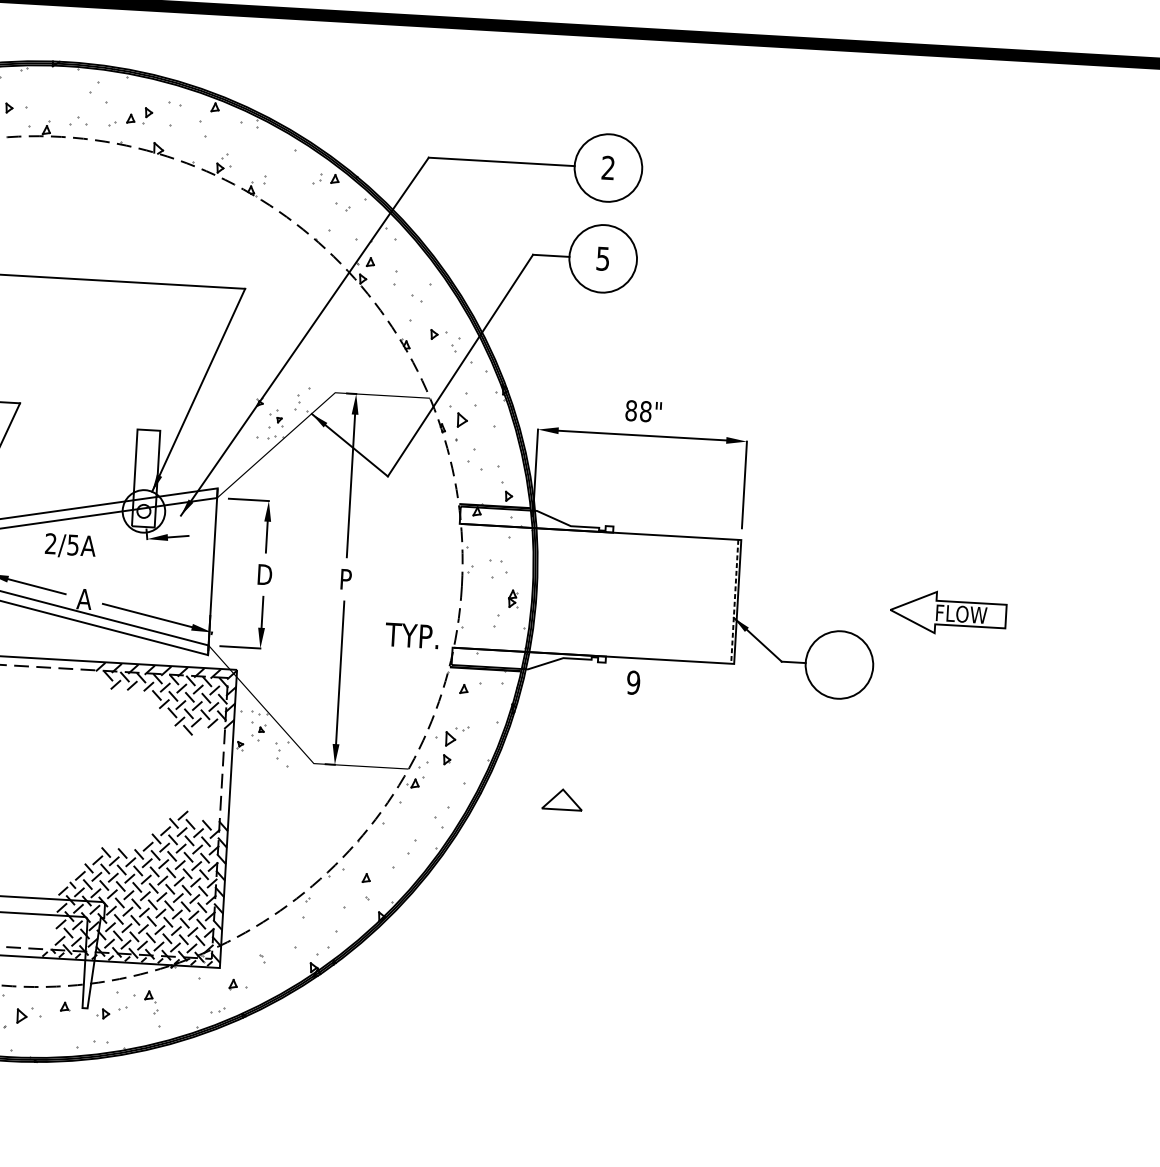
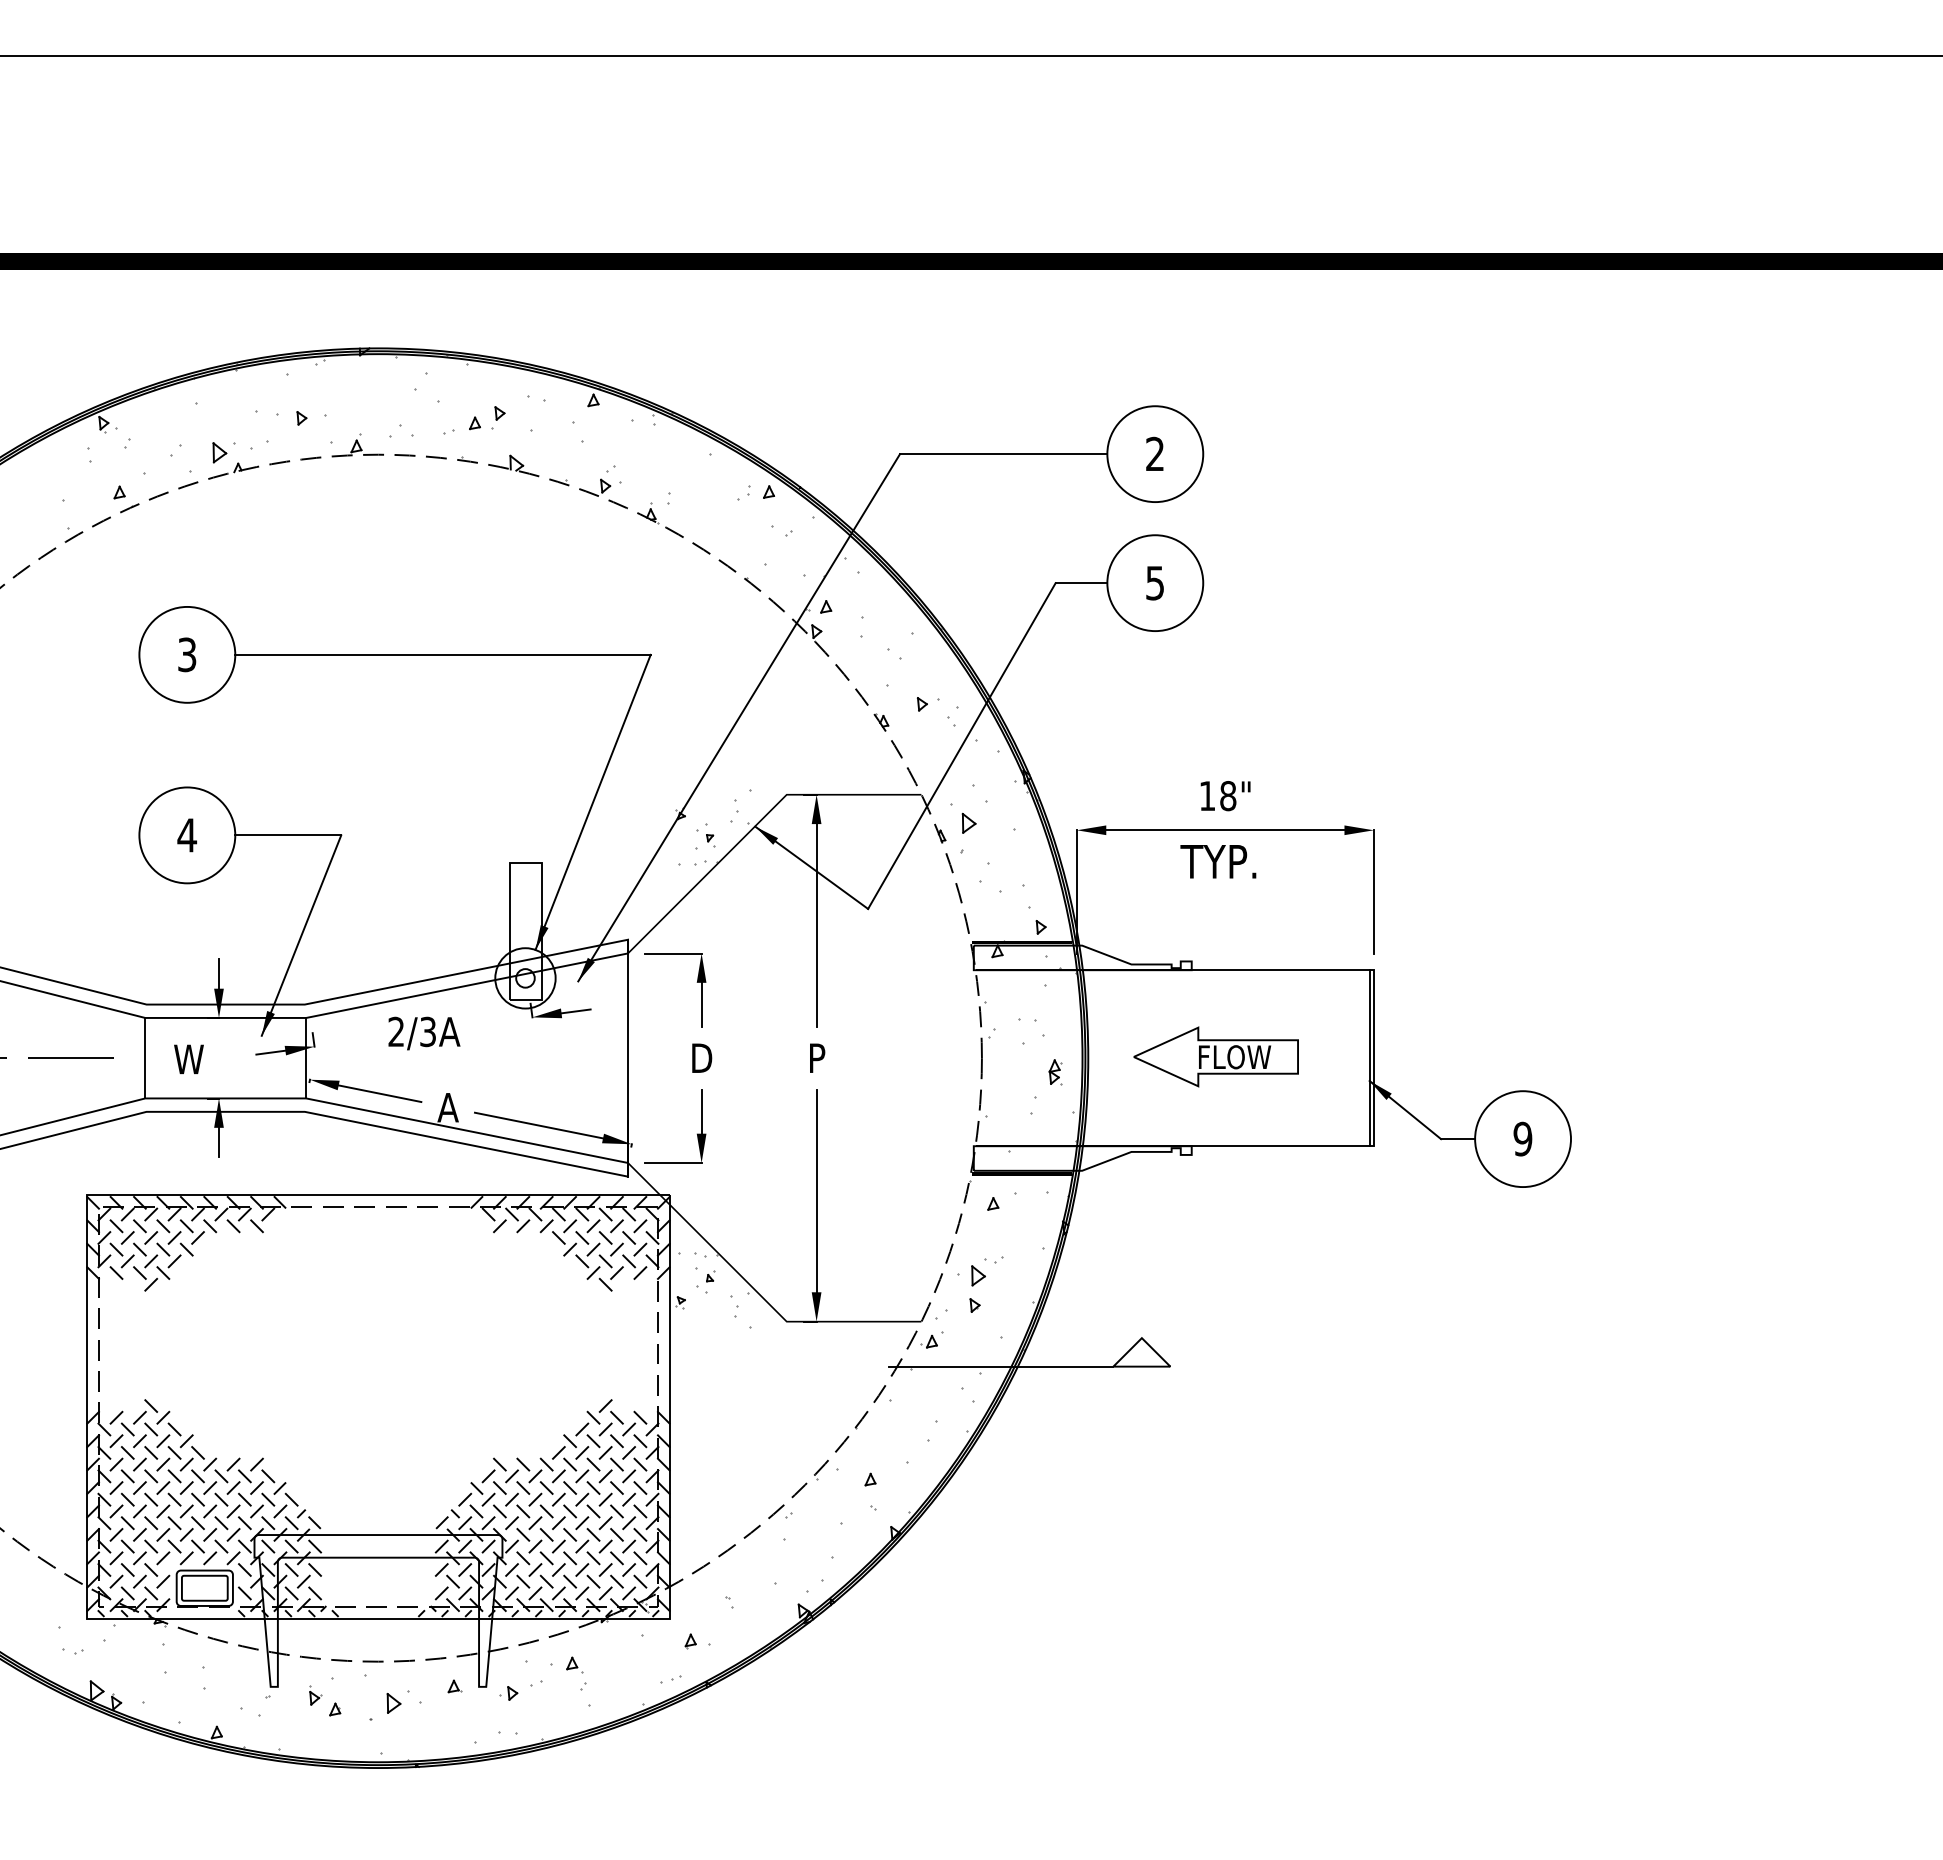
text: (631, 411) -> (1207, 796), 88" -> 18"
text: (73, 544) -> (428, 1031), 2/5A -> 2/3A
line: (734, 602) -> (1369, 1058), dashed -> solid
part: (947, 612) -> (1215, 1056), moved
text: (412, 635) -> (1218, 861), moved
text: (633, 682) -> (1522, 1138), moved
line: (462, 803) -> (1000, 1366), added

